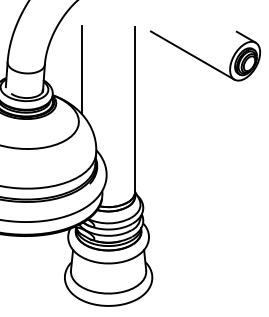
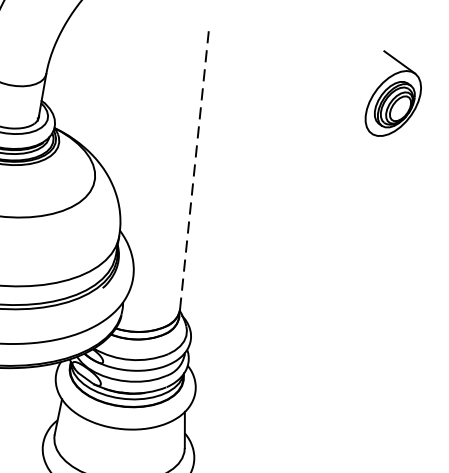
line: (192, 55) -> (303, 84), removed
line: (81, 70) -> (108, 90), removed
line: (135, 109) -> (195, 167), solid -> dashed

